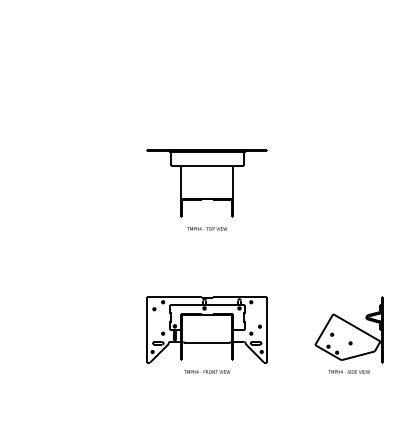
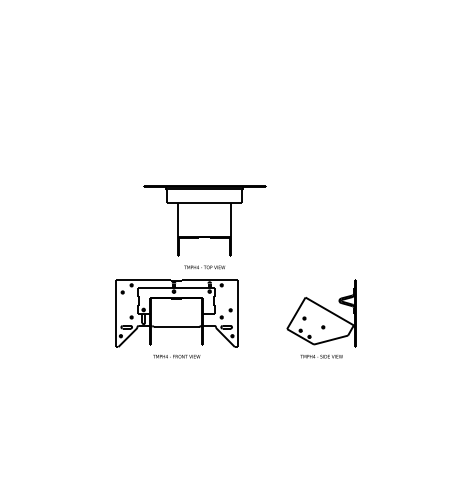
part: (206, 189) -> (204, 227), moved

